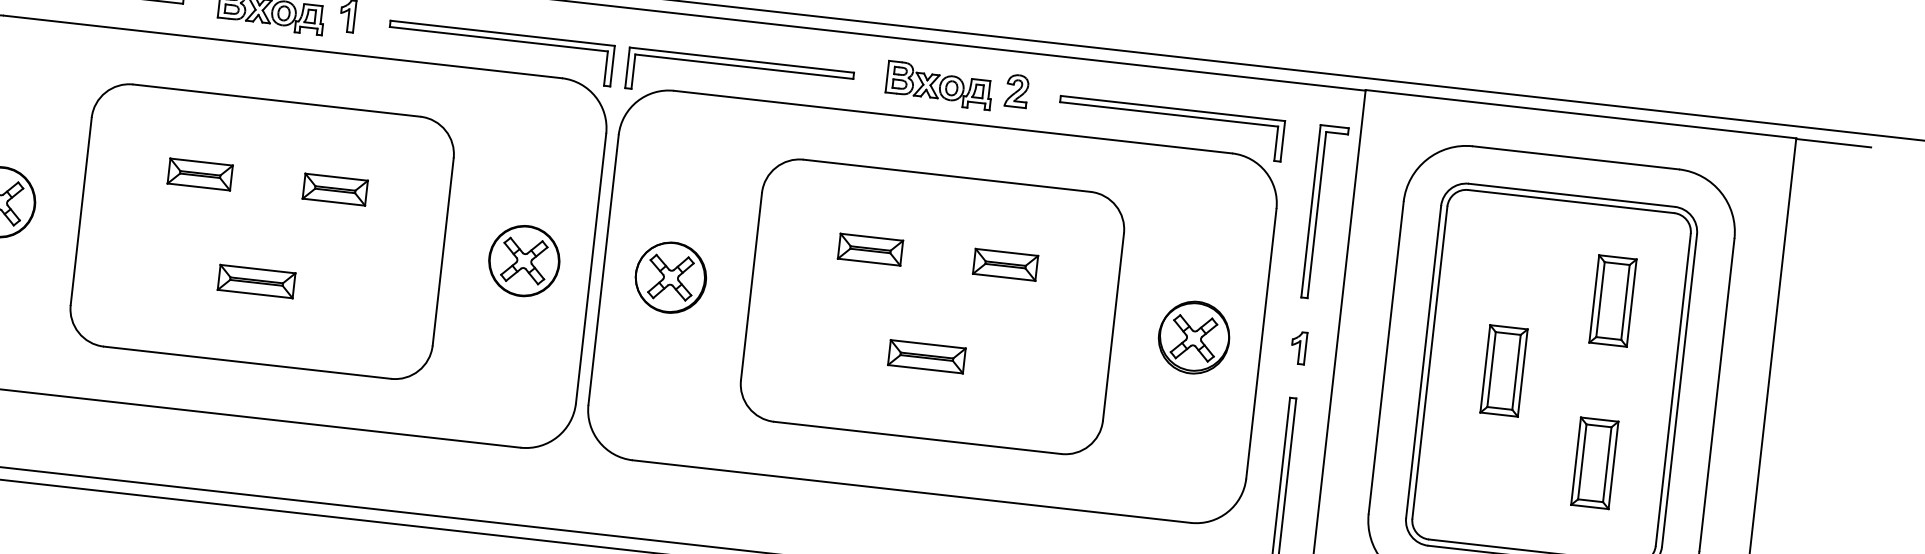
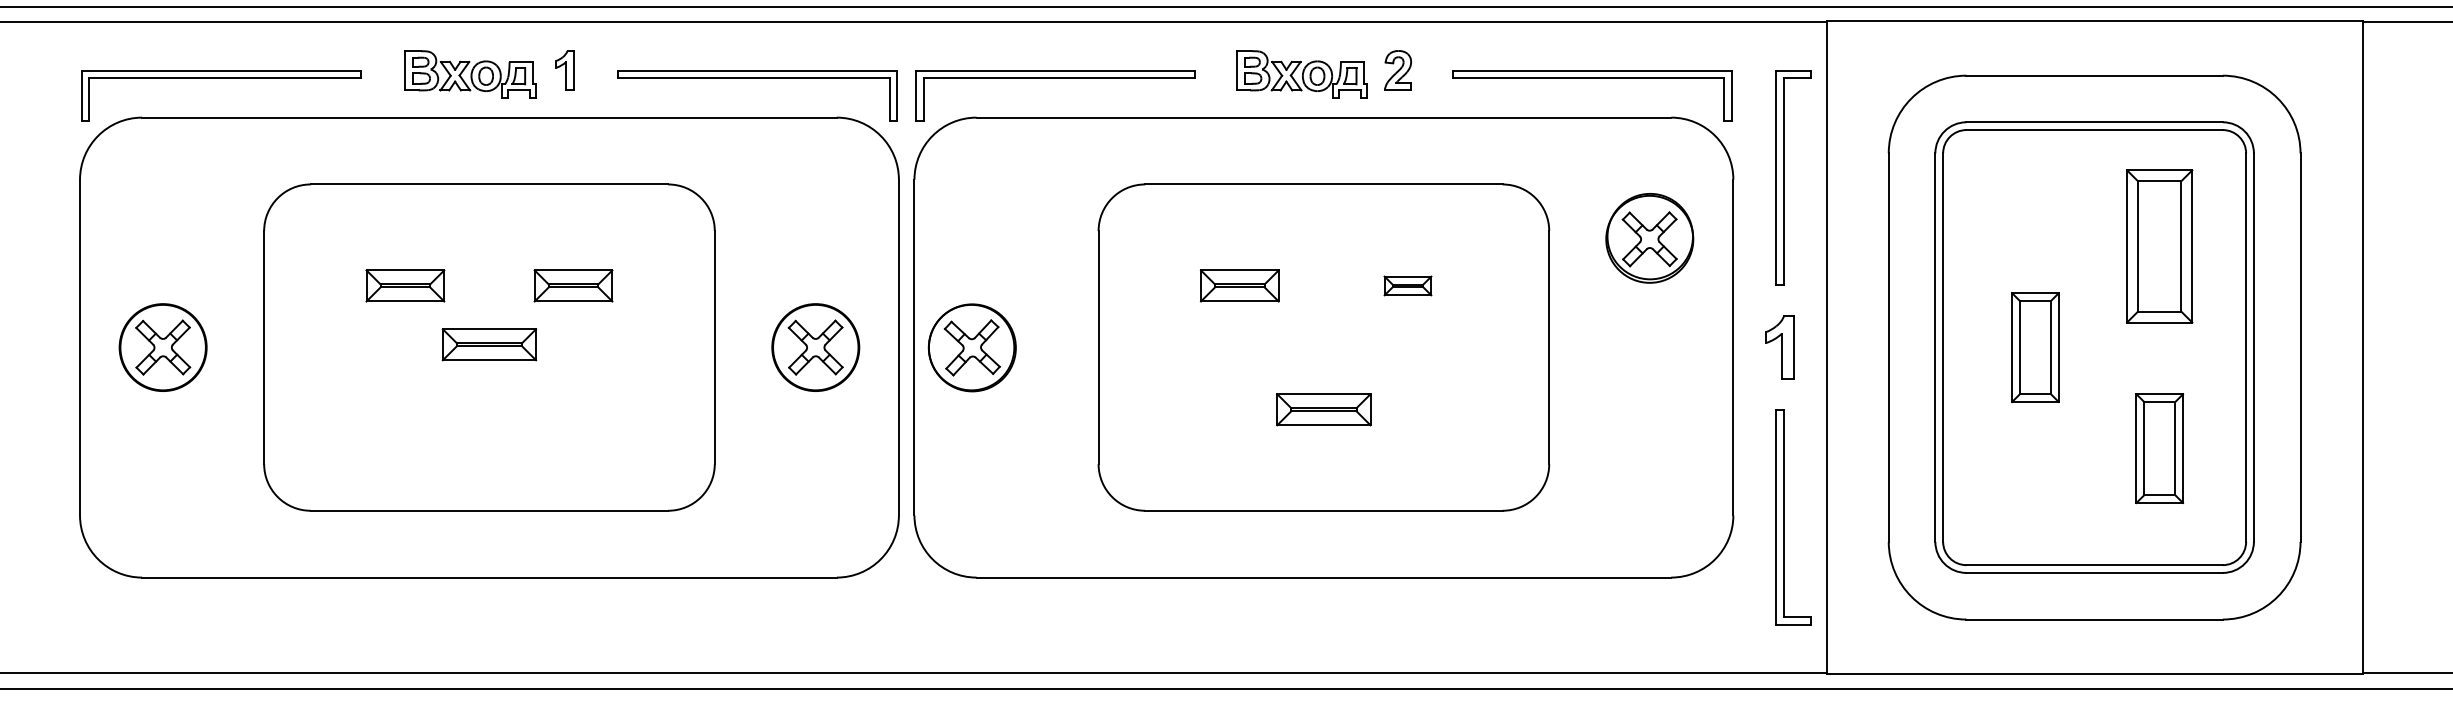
part: (1005, 264) -> (1407, 285), size x0.6
part: (670, 277) -> (971, 347), moved
part: (256, 281) -> (489, 344), moved
part: (1612, 300) -> (2159, 246), size x1.4
part: (1193, 337) -> (1649, 238), moved
part: (1298, 347) -> (1779, 347), size x1.6

